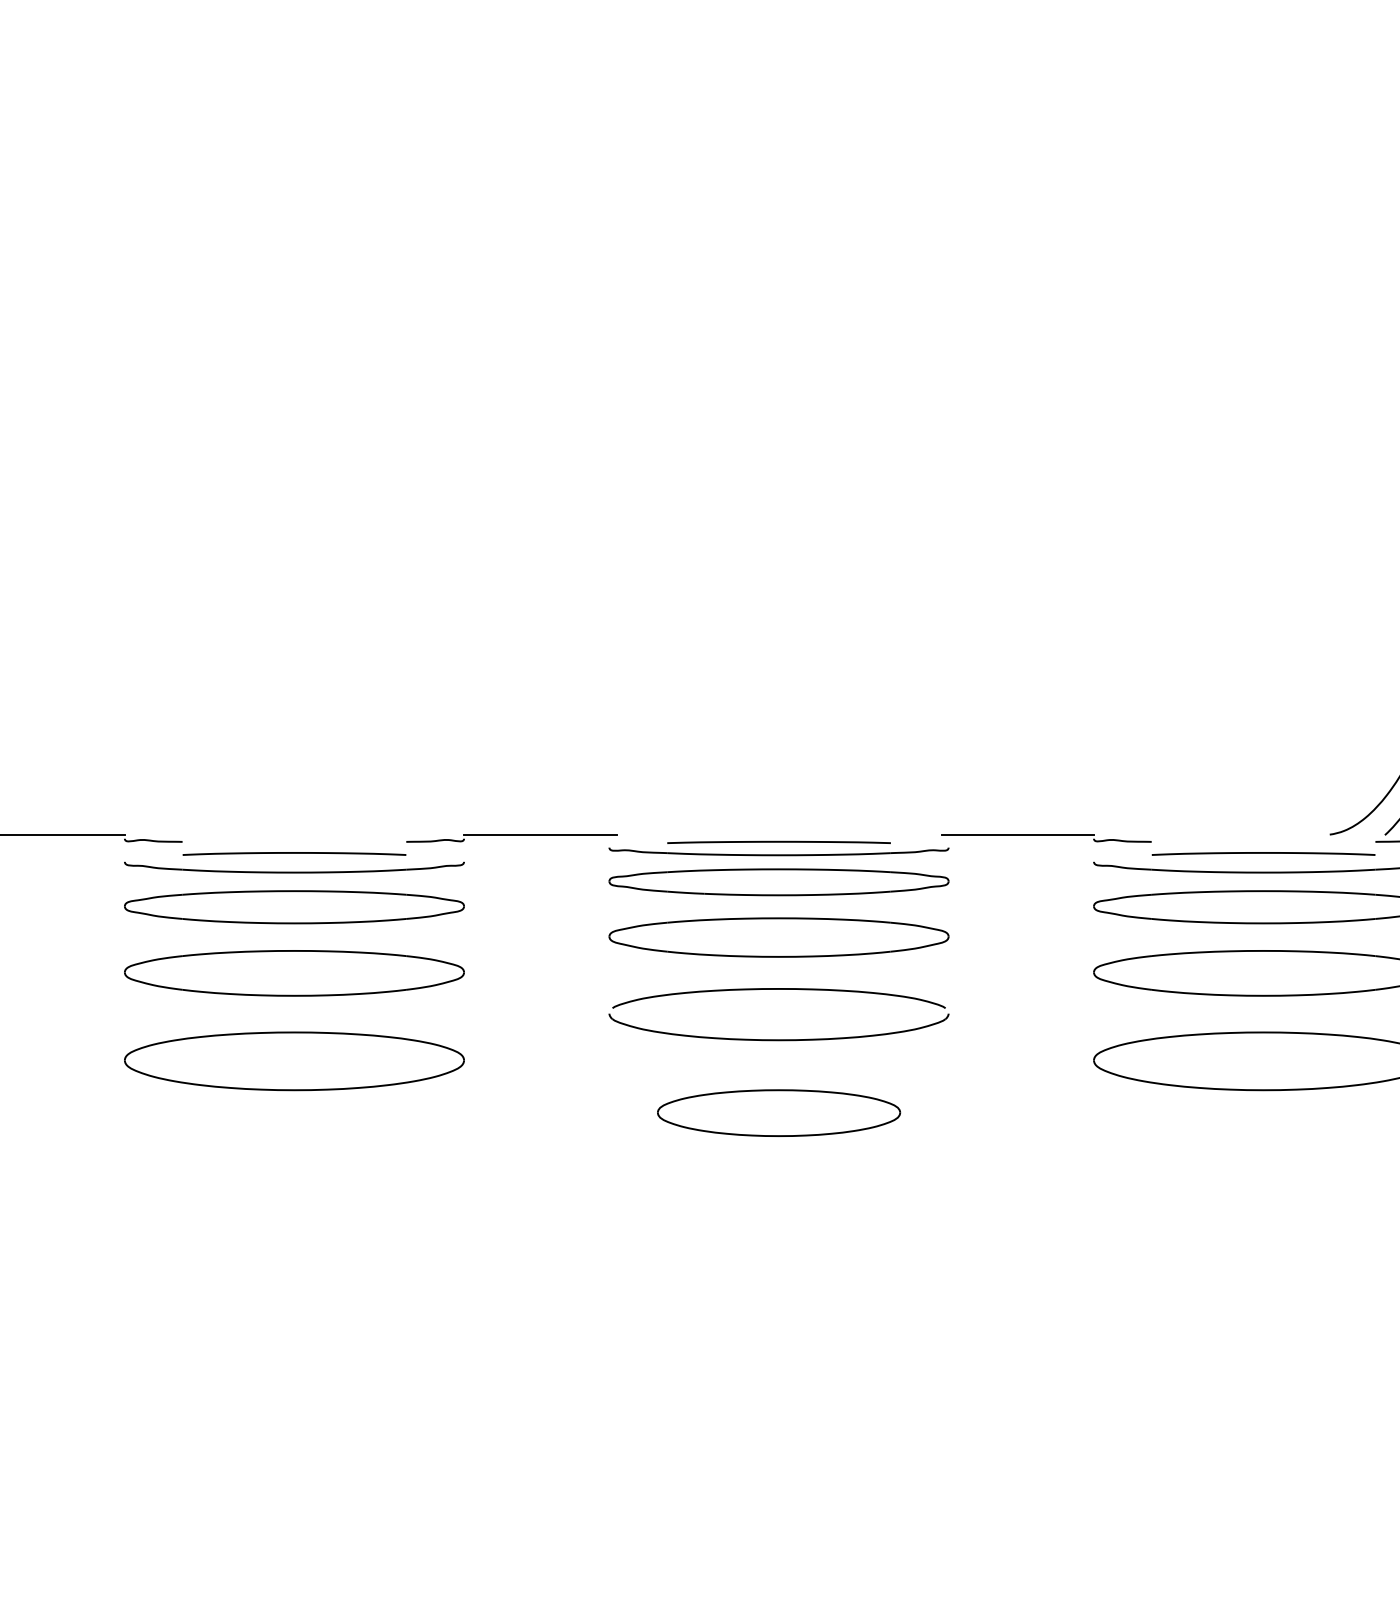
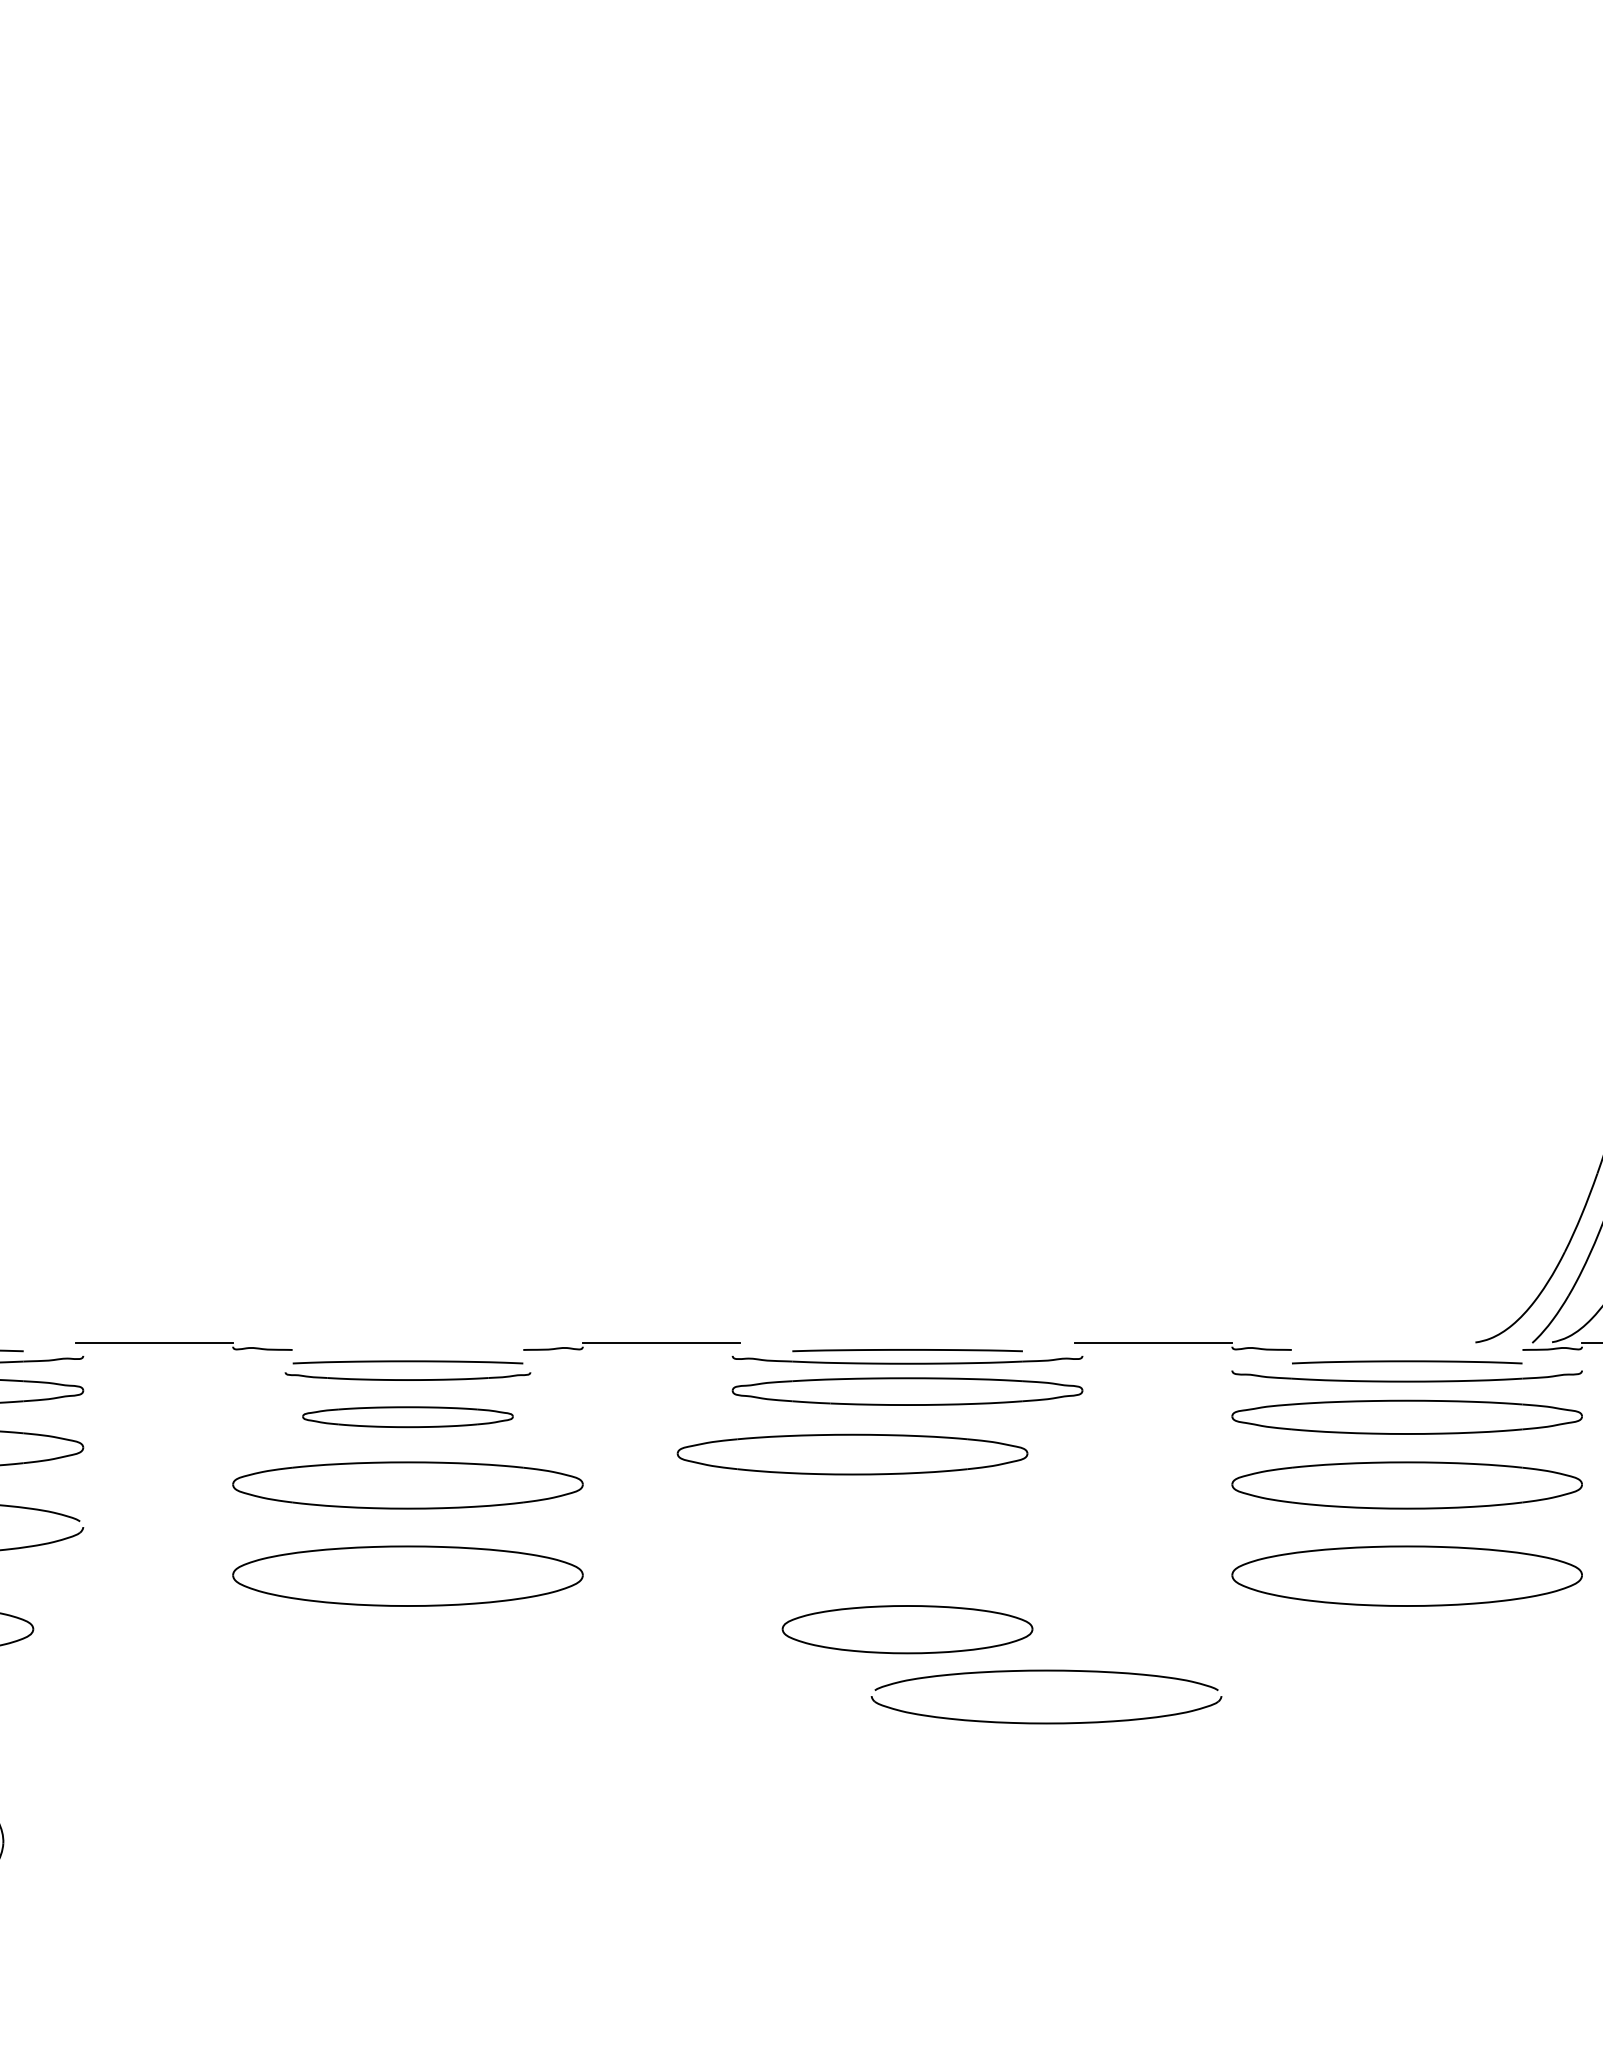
part: (293, 867) -> (407, 1376), size x0.7
part: (293, 906) -> (407, 1416), size x0.6
part: (778, 937) -> (852, 1454), moved
part: (778, 989) -> (1046, 1671), moved

